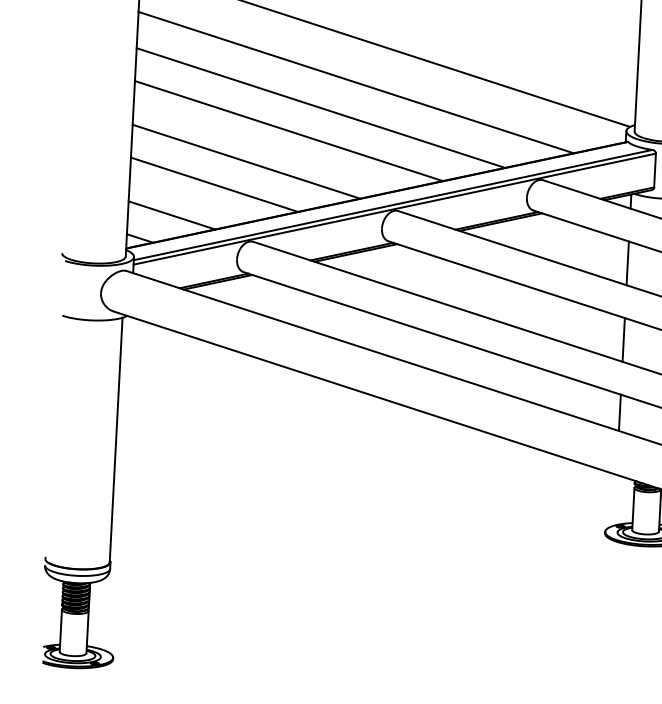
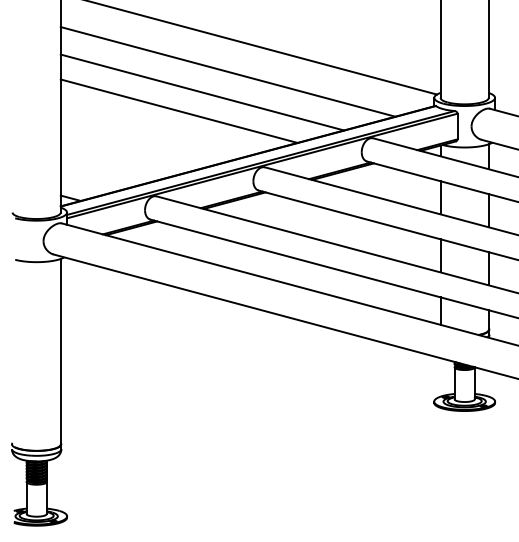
line: (245, 160) -> (147, 135), removed
line: (213, 184) -> (124, 154), removed
line: (171, 215) -> (93, 179), removed

